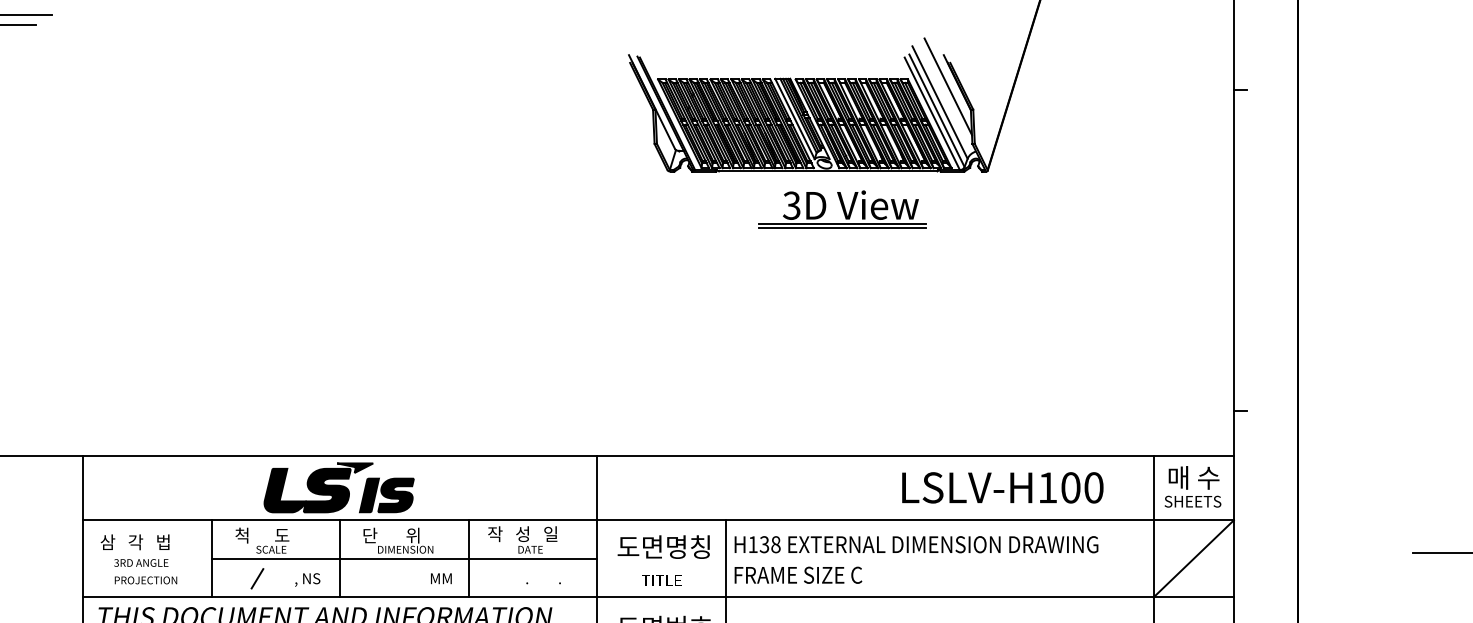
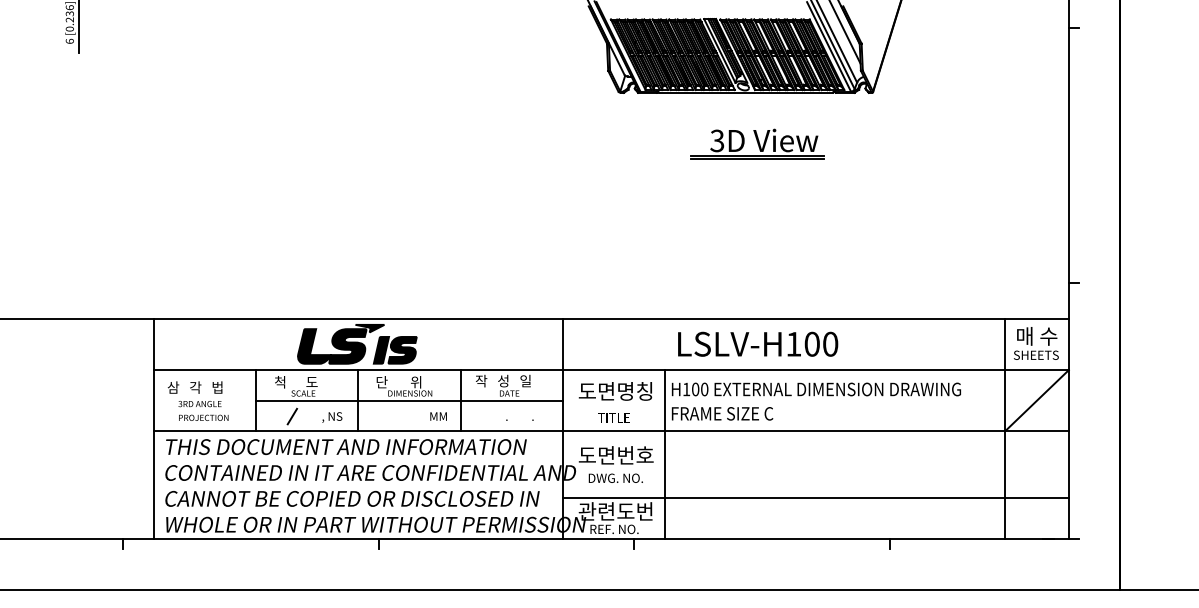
part: (842, 208) -> (757, 143), moved
text: (1003, 486) -> (758, 343), moved
text: (769, 544) -> (699, 389), H138 -> H100

